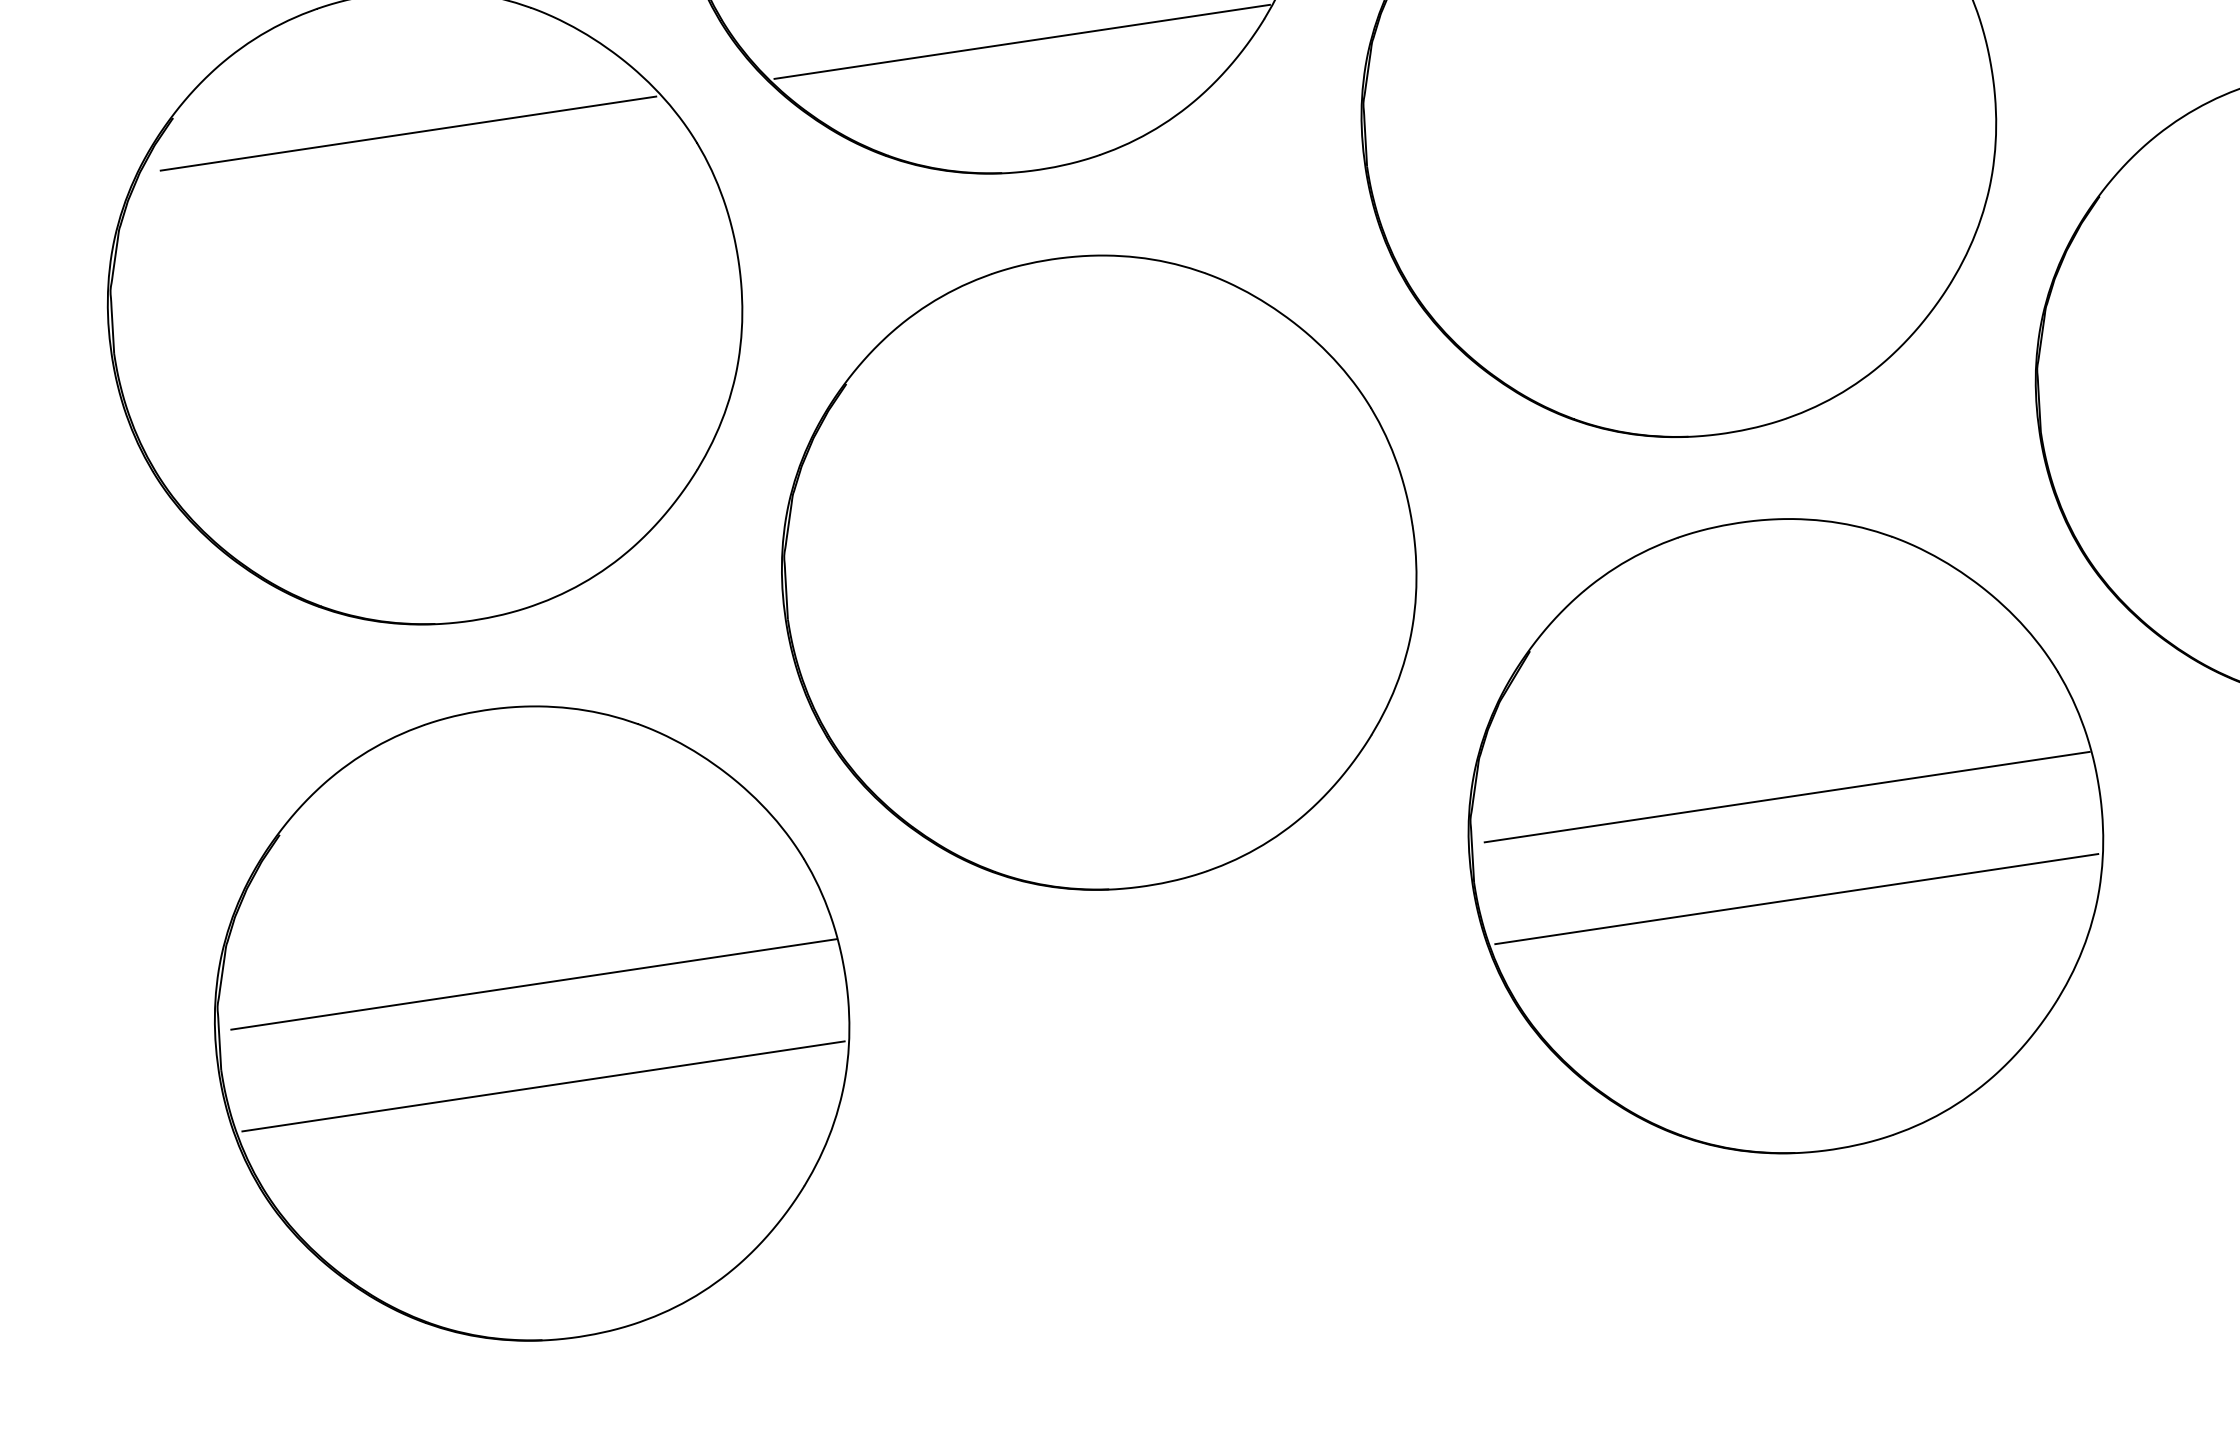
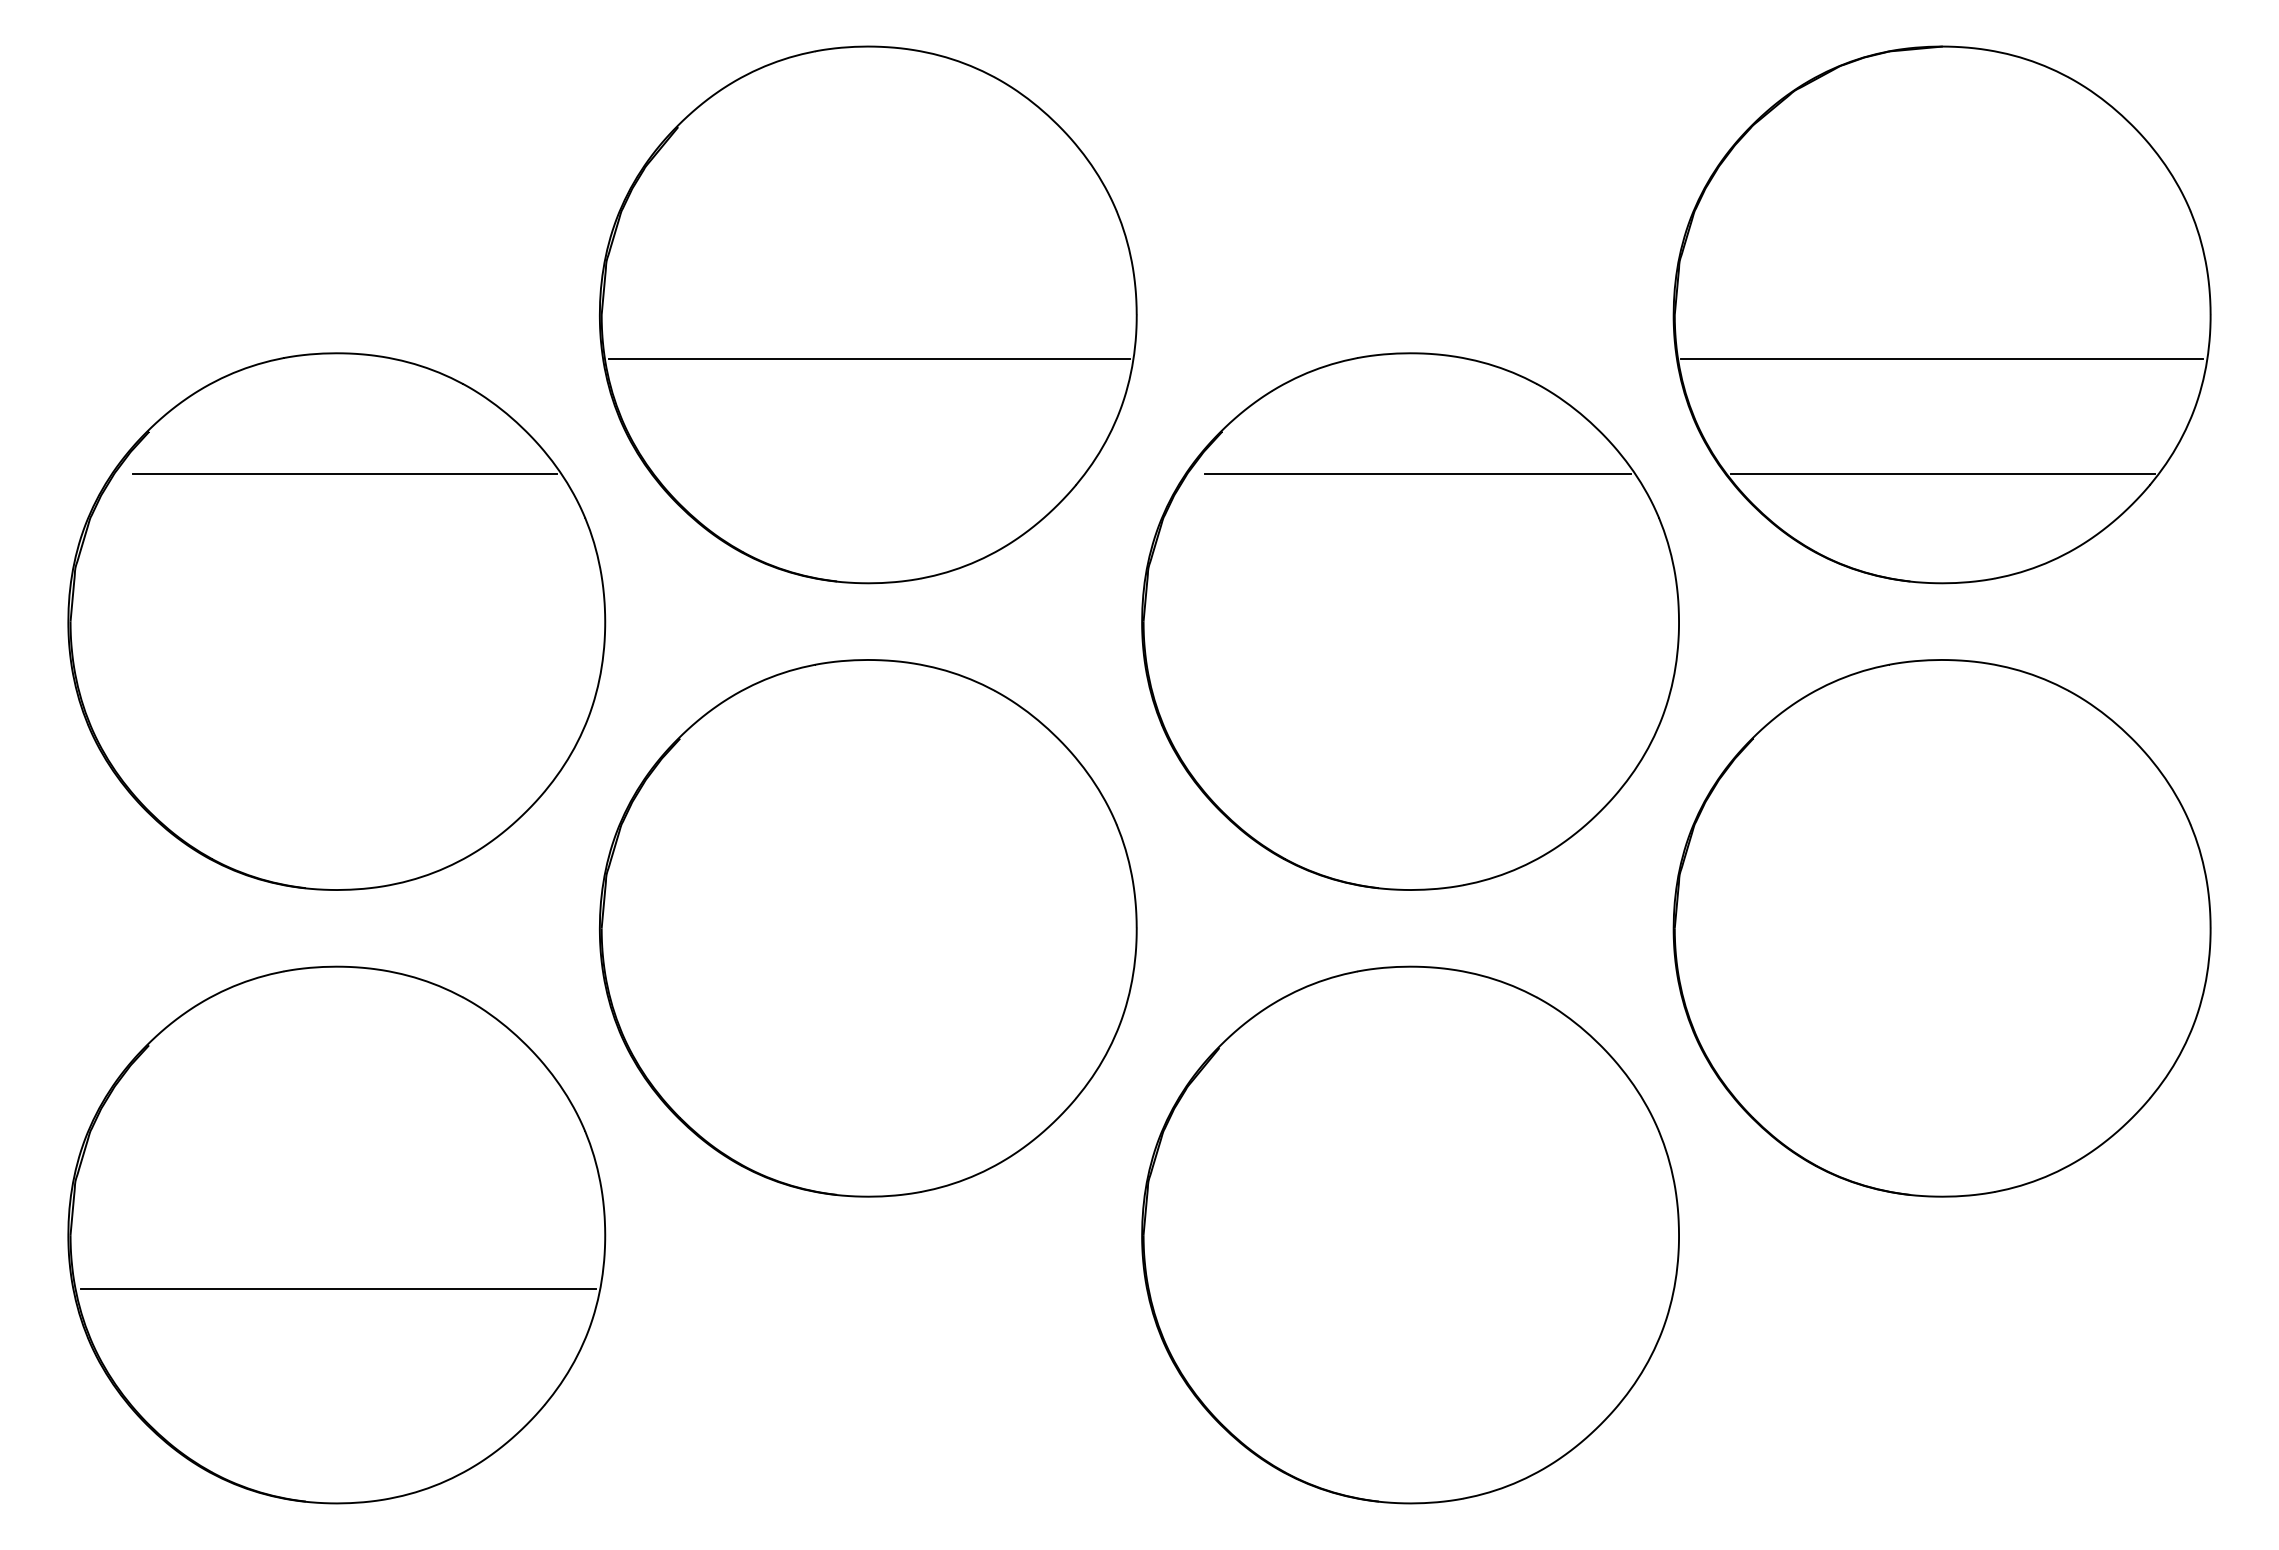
line: (1022, 42) -> (870, 474), removed
line: (1787, 797) -> (1416, 1202), removed
line: (1796, 899) -> (1411, 1289), removed
line: (534, 984) -> (343, 1202), removed

